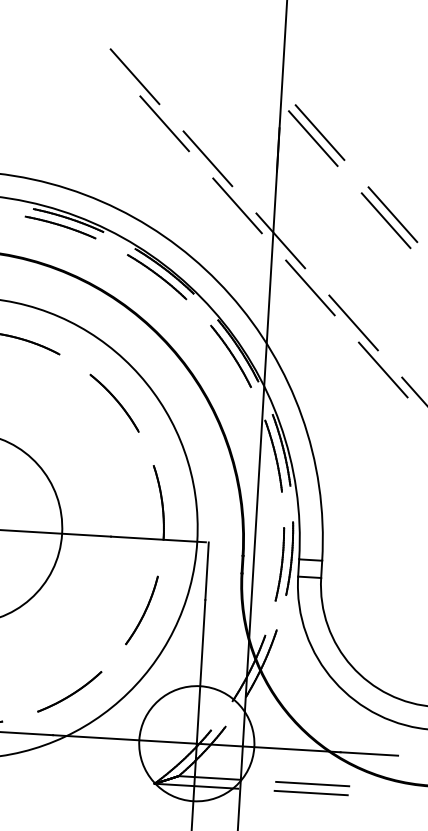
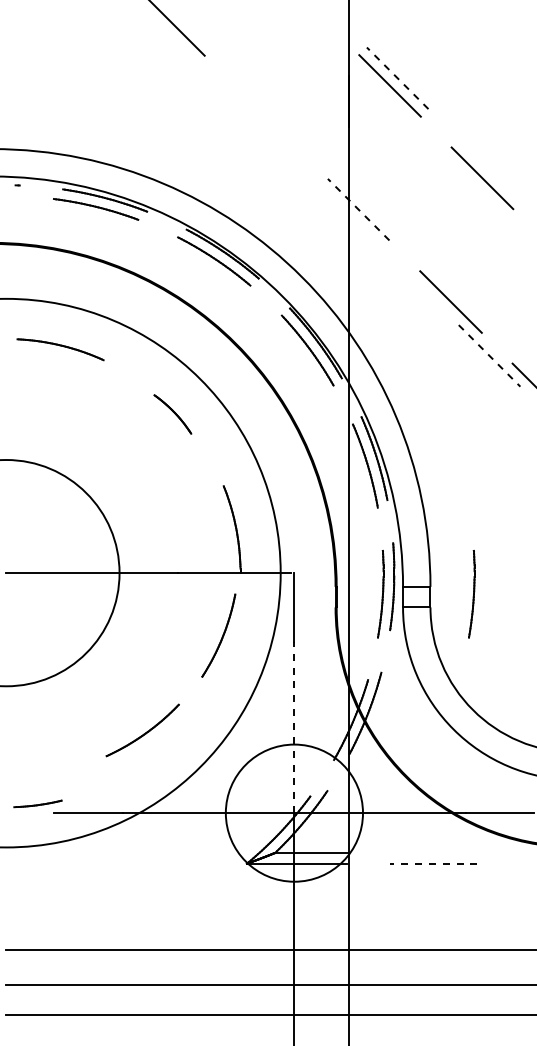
line: (164, 123) -> (212, 78), removed
line: (319, 132) -> (397, 78), solid -> dashed
line: (208, 158) -> (266, 117), removed
line: (237, 205) -> (304, 170), removed
line: (392, 214) -> (489, 170), removed
line: (280, 240) -> (358, 209), solid -> dashed
line: (310, 287) -> (397, 263), removed
line: (383, 369) -> (489, 355), solid -> dashed
part: (114, 403) -> (172, 414), size x0.6
part: (356, 569) -> (471, 594), added
part: (141, 610) -> (218, 635), moved
line: (201, 671) -> (294, 727), solid -> dashed
part: (69, 691) -> (142, 730), moved
line: (312, 783) -> (434, 852), removed
line: (310, 792) -> (433, 863), solid -> dashed

